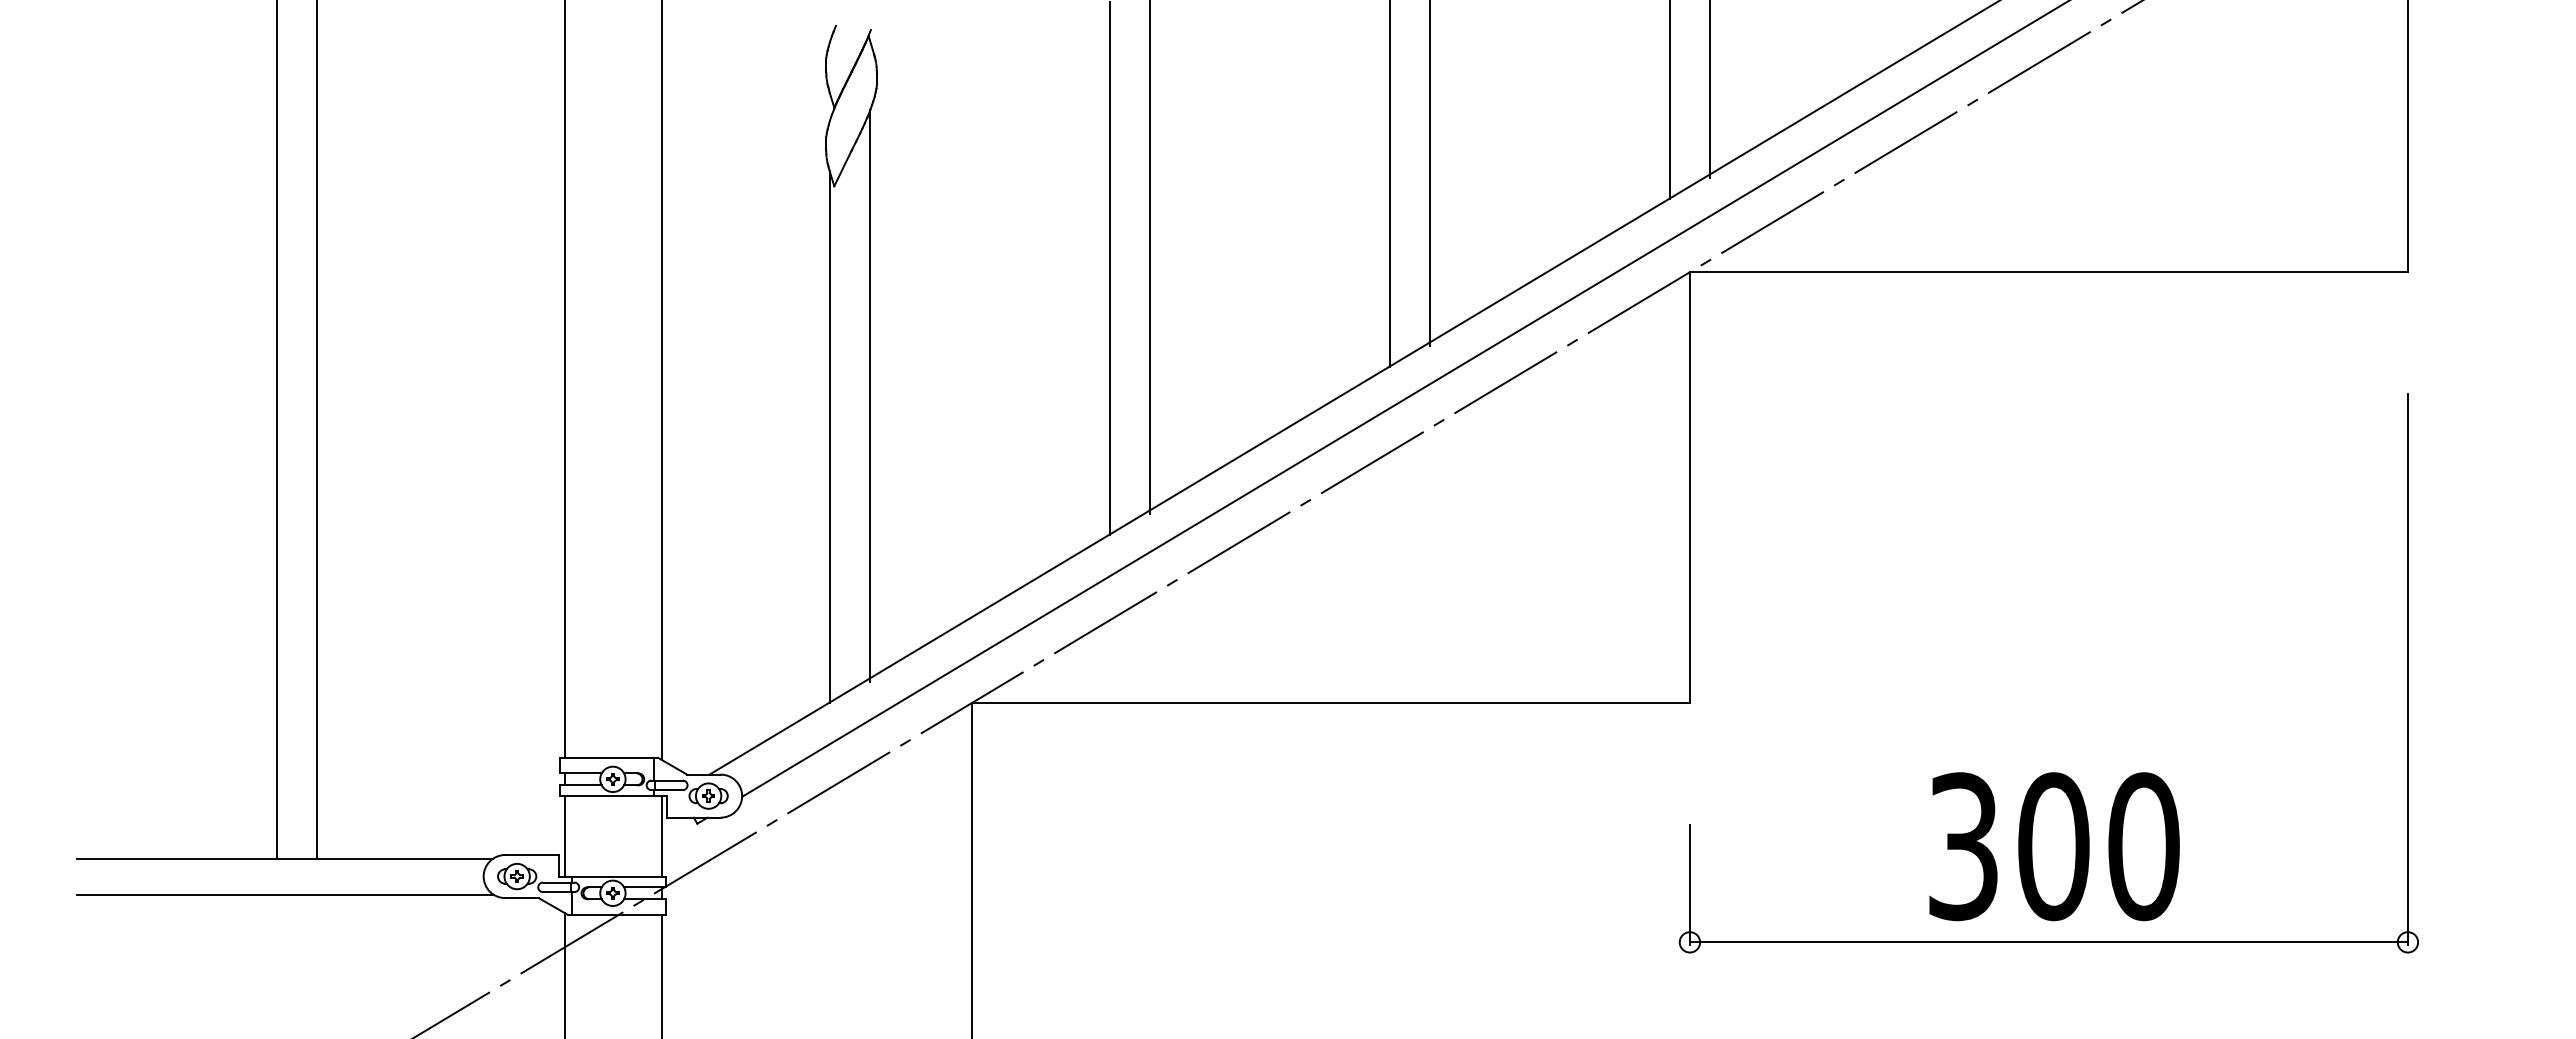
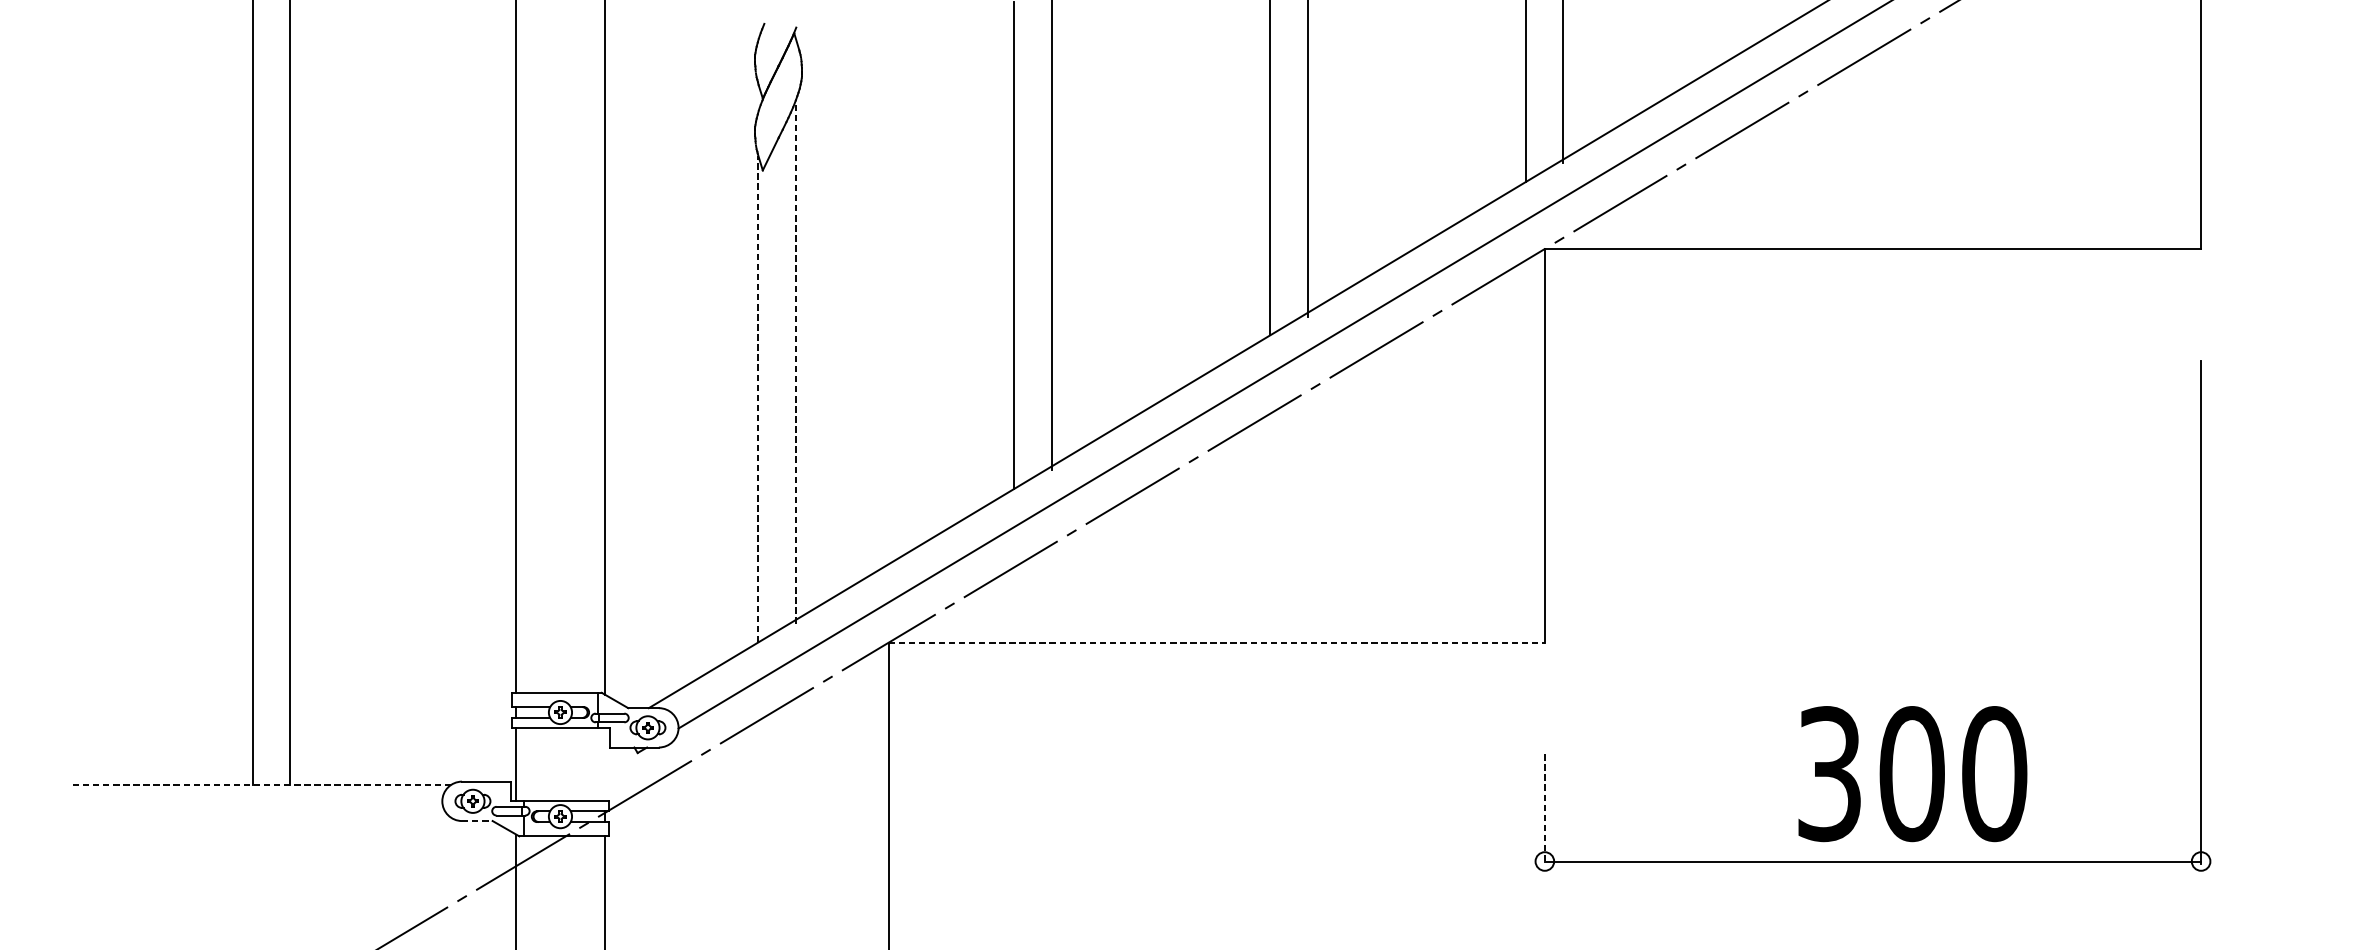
line: (870, 395) -> (795, 361), solid -> dashed
line: (829, 436) -> (758, 399), solid -> dashed
line: (1331, 703) -> (1217, 643), solid -> dashed
line: (661, 836) -> (604, 764), removed
text: (2054, 846) -> (1912, 773), moved
line: (284, 858) -> (260, 784), solid -> dashed
line: (1689, 884) -> (1544, 808), solid -> dashed
line: (285, 894) -> (261, 817), removed
line: (521, 898) -> (476, 821), solid -> dashed

